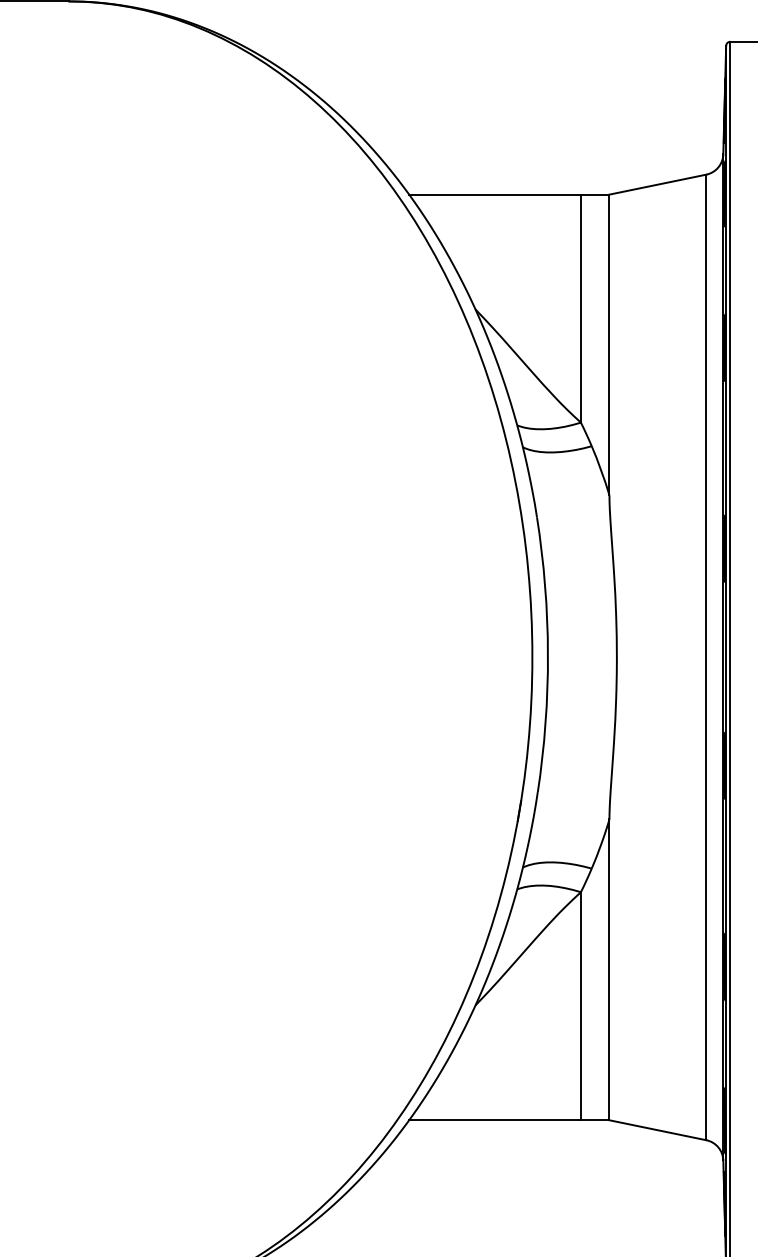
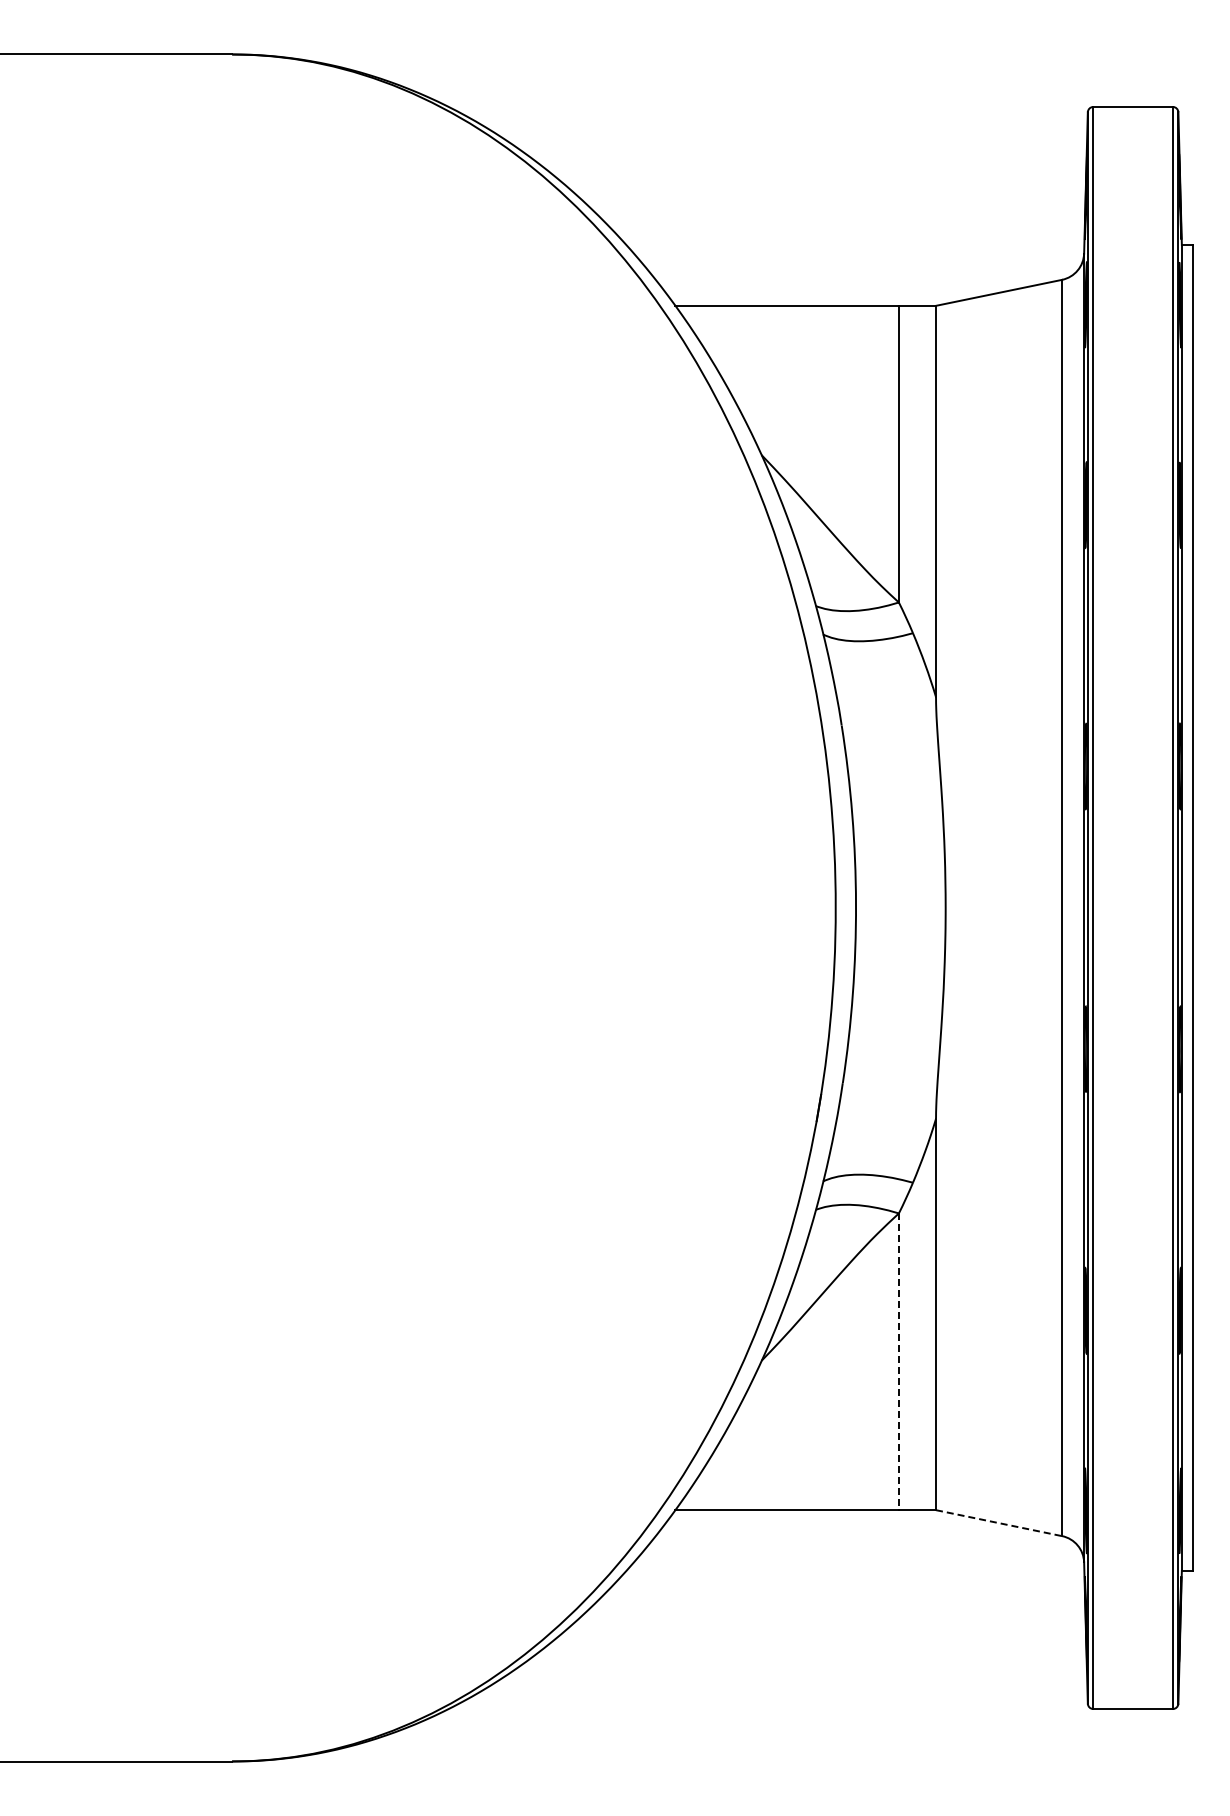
line: (580, 1006) -> (898, 1362), solid -> dashed
line: (658, 1130) -> (999, 1523), solid -> dashed

